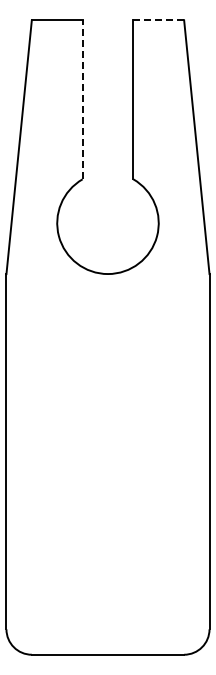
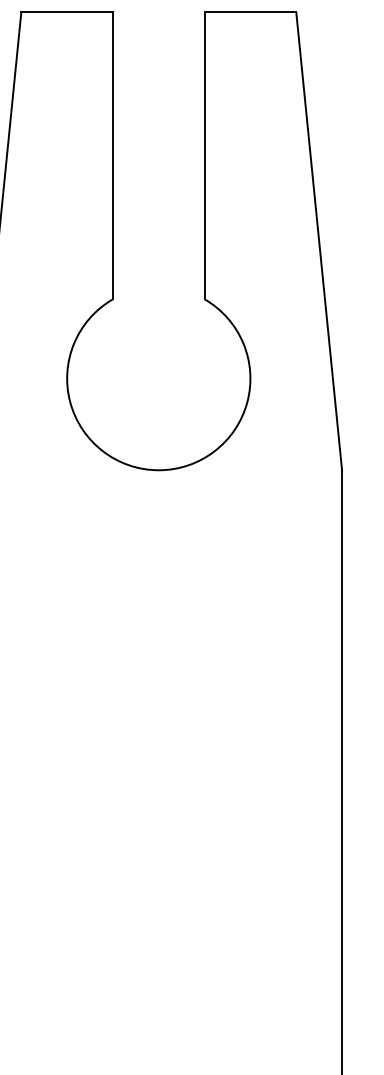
line: (158, 20) -> (249, 12), dashed -> solid
line: (82, 99) -> (112, 155), dashed -> solid

